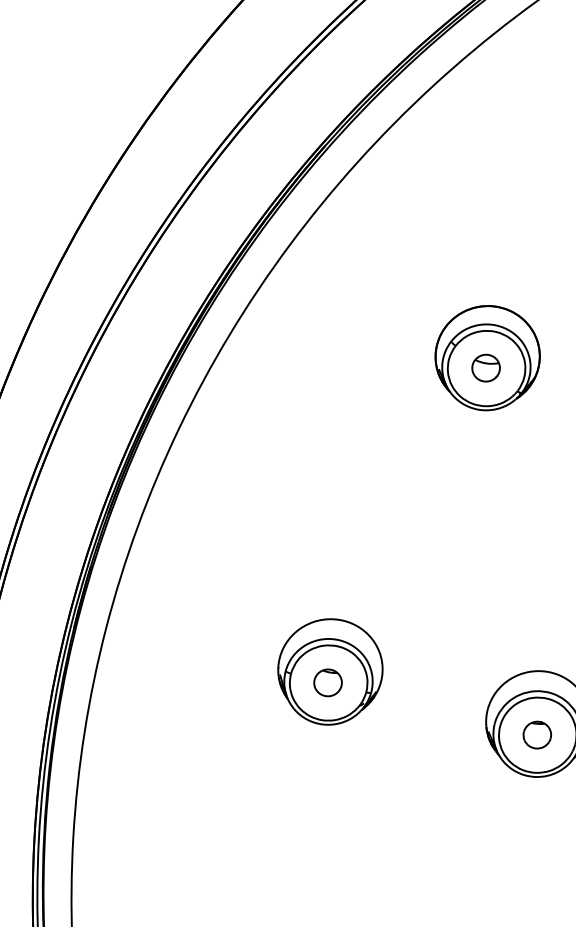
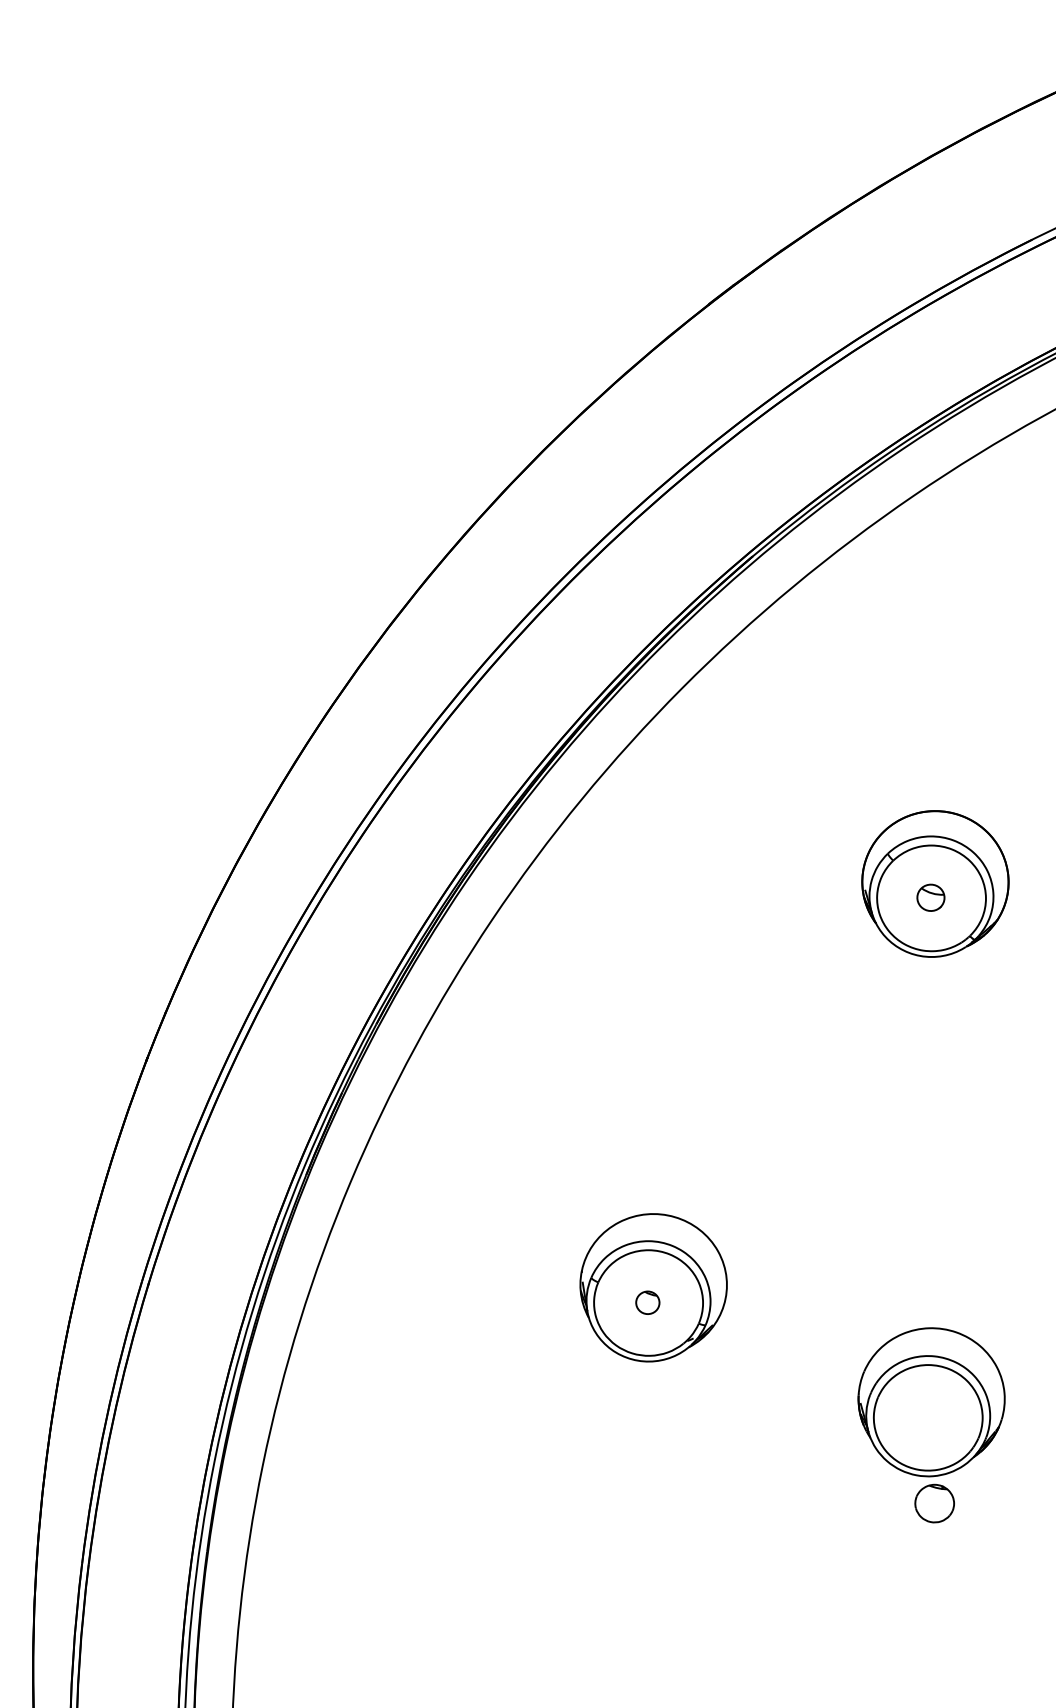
part: (485, 368) -> (930, 897), size x0.7
part: (327, 682) -> (647, 1302), size x0.6
part: (537, 735) -> (934, 1503), moved

